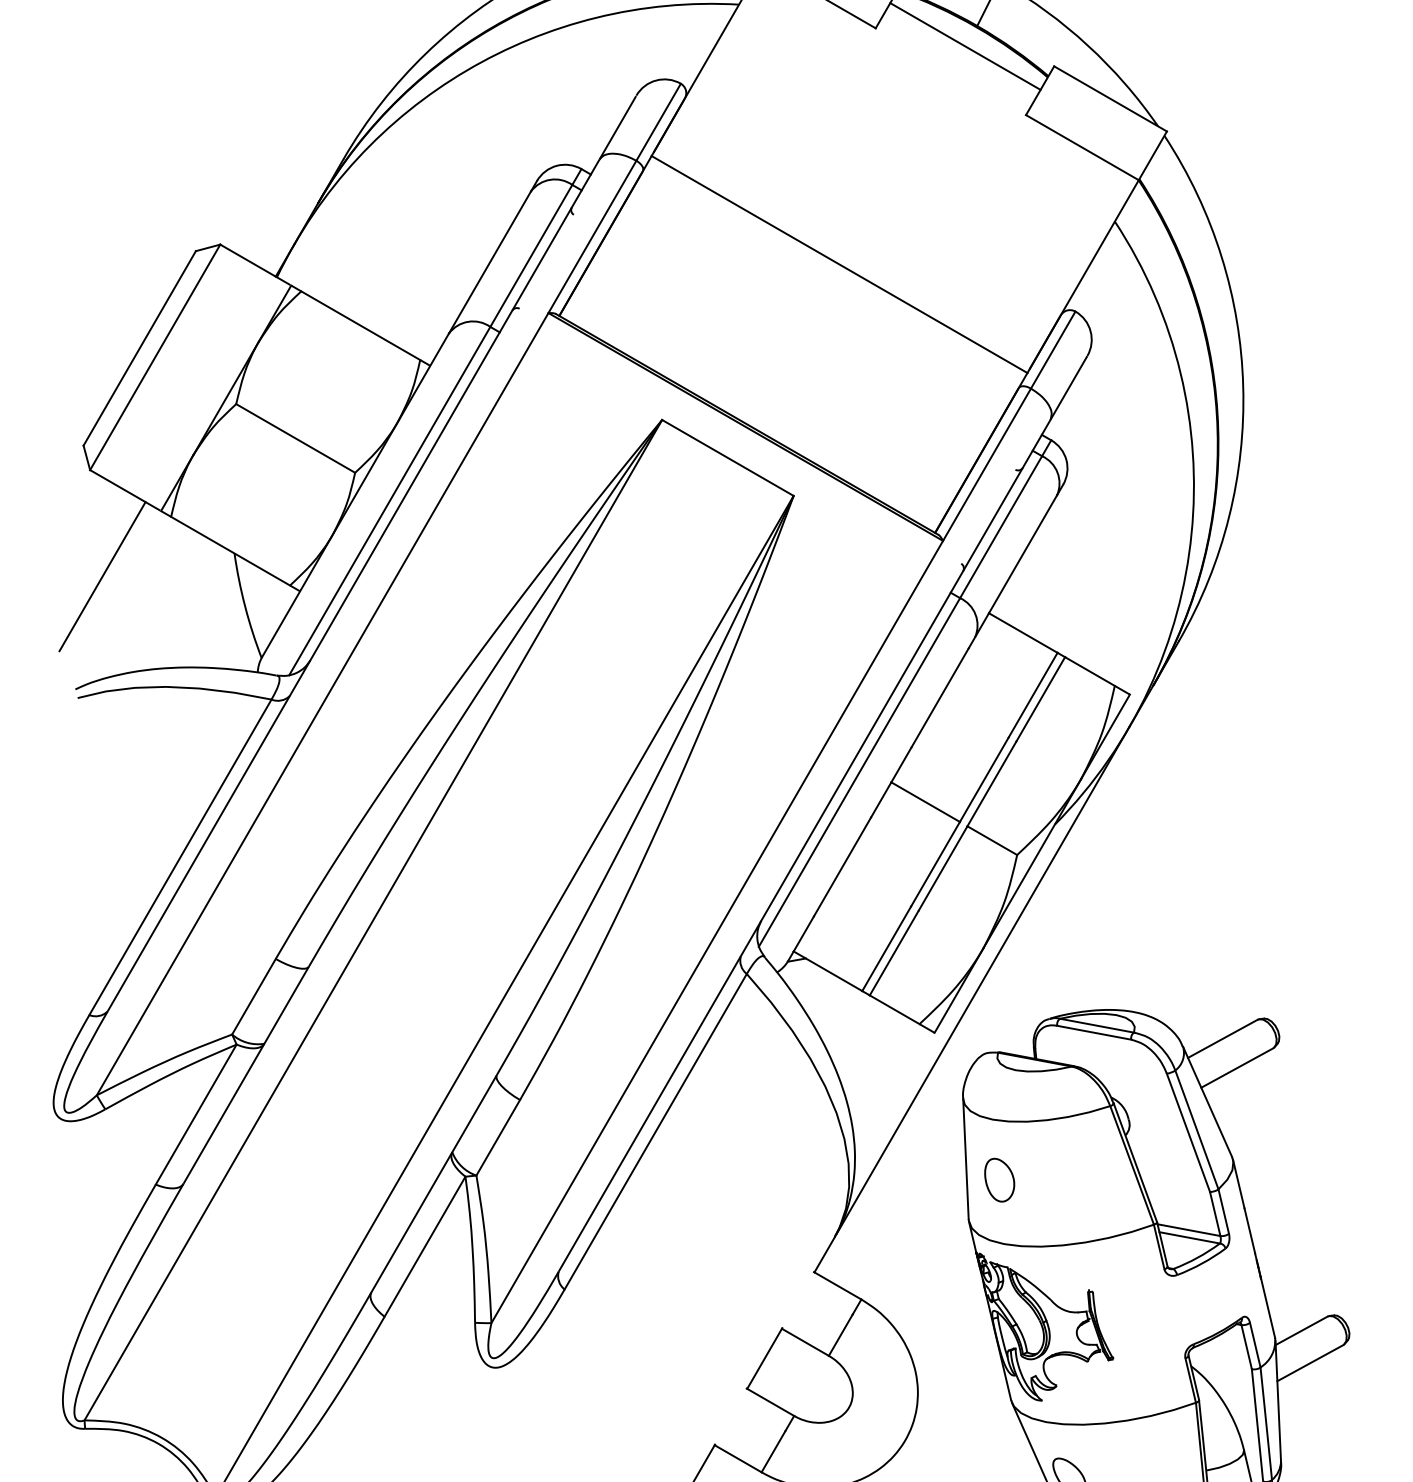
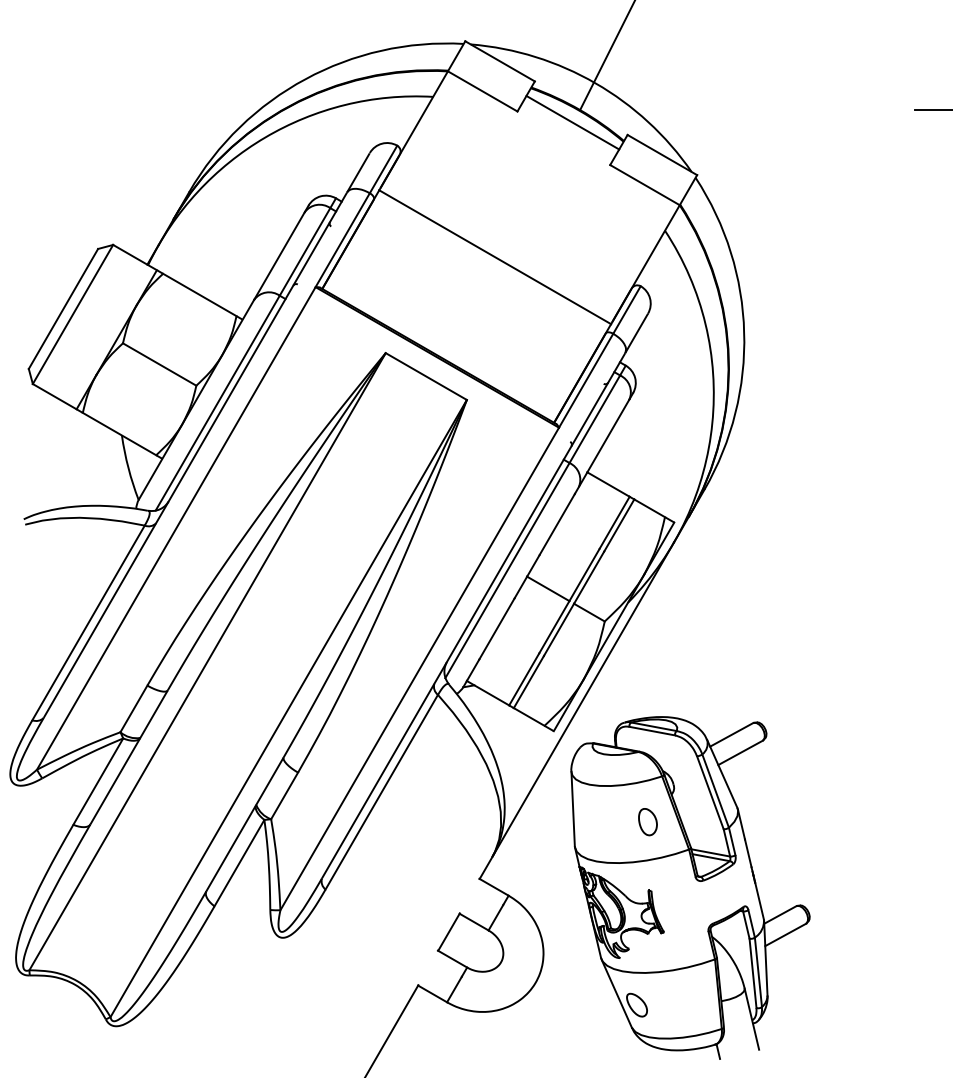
line: (102, 576) -> (40, 449), removed
part: (998, 1180) -> (647, 822), moved

